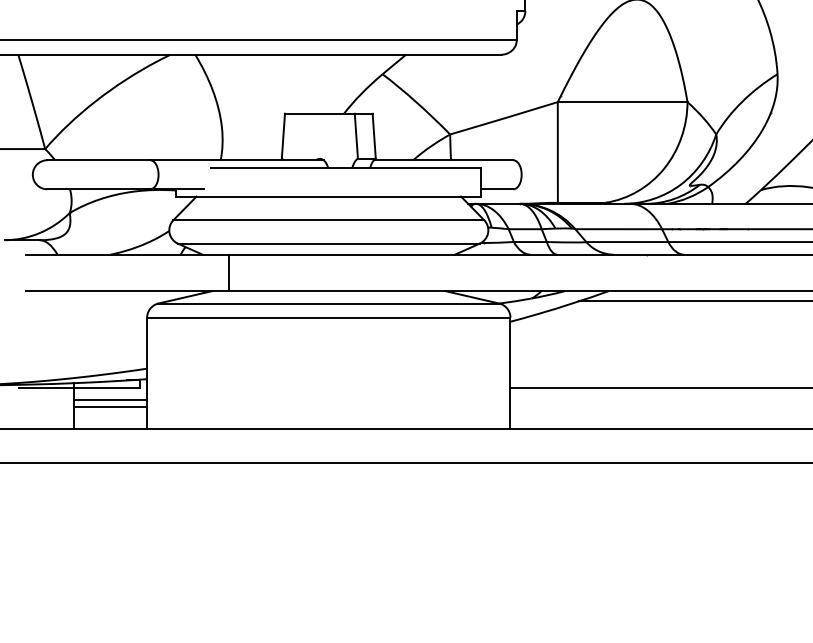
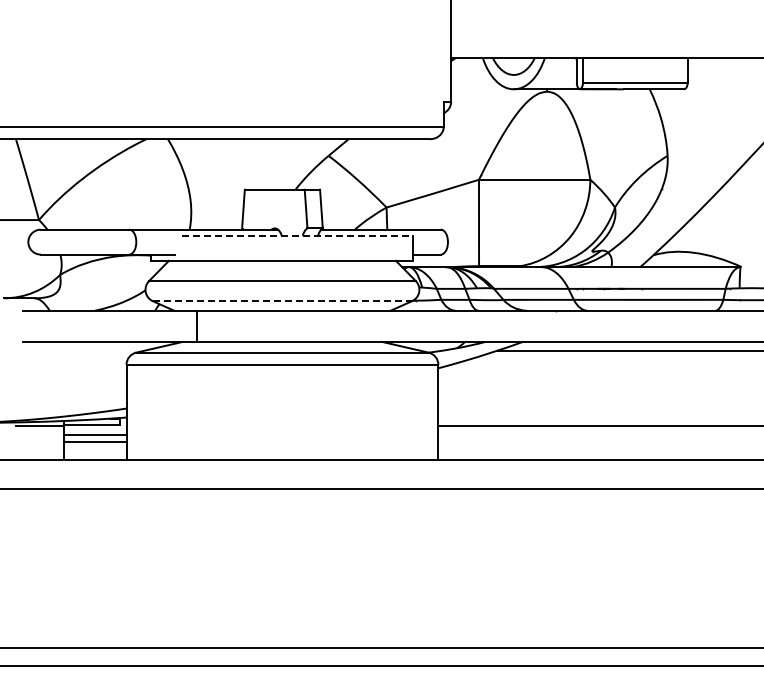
line: (346, 167) -> (297, 235), solid -> dashed
line: (328, 243) -> (282, 301), solid -> dashed

